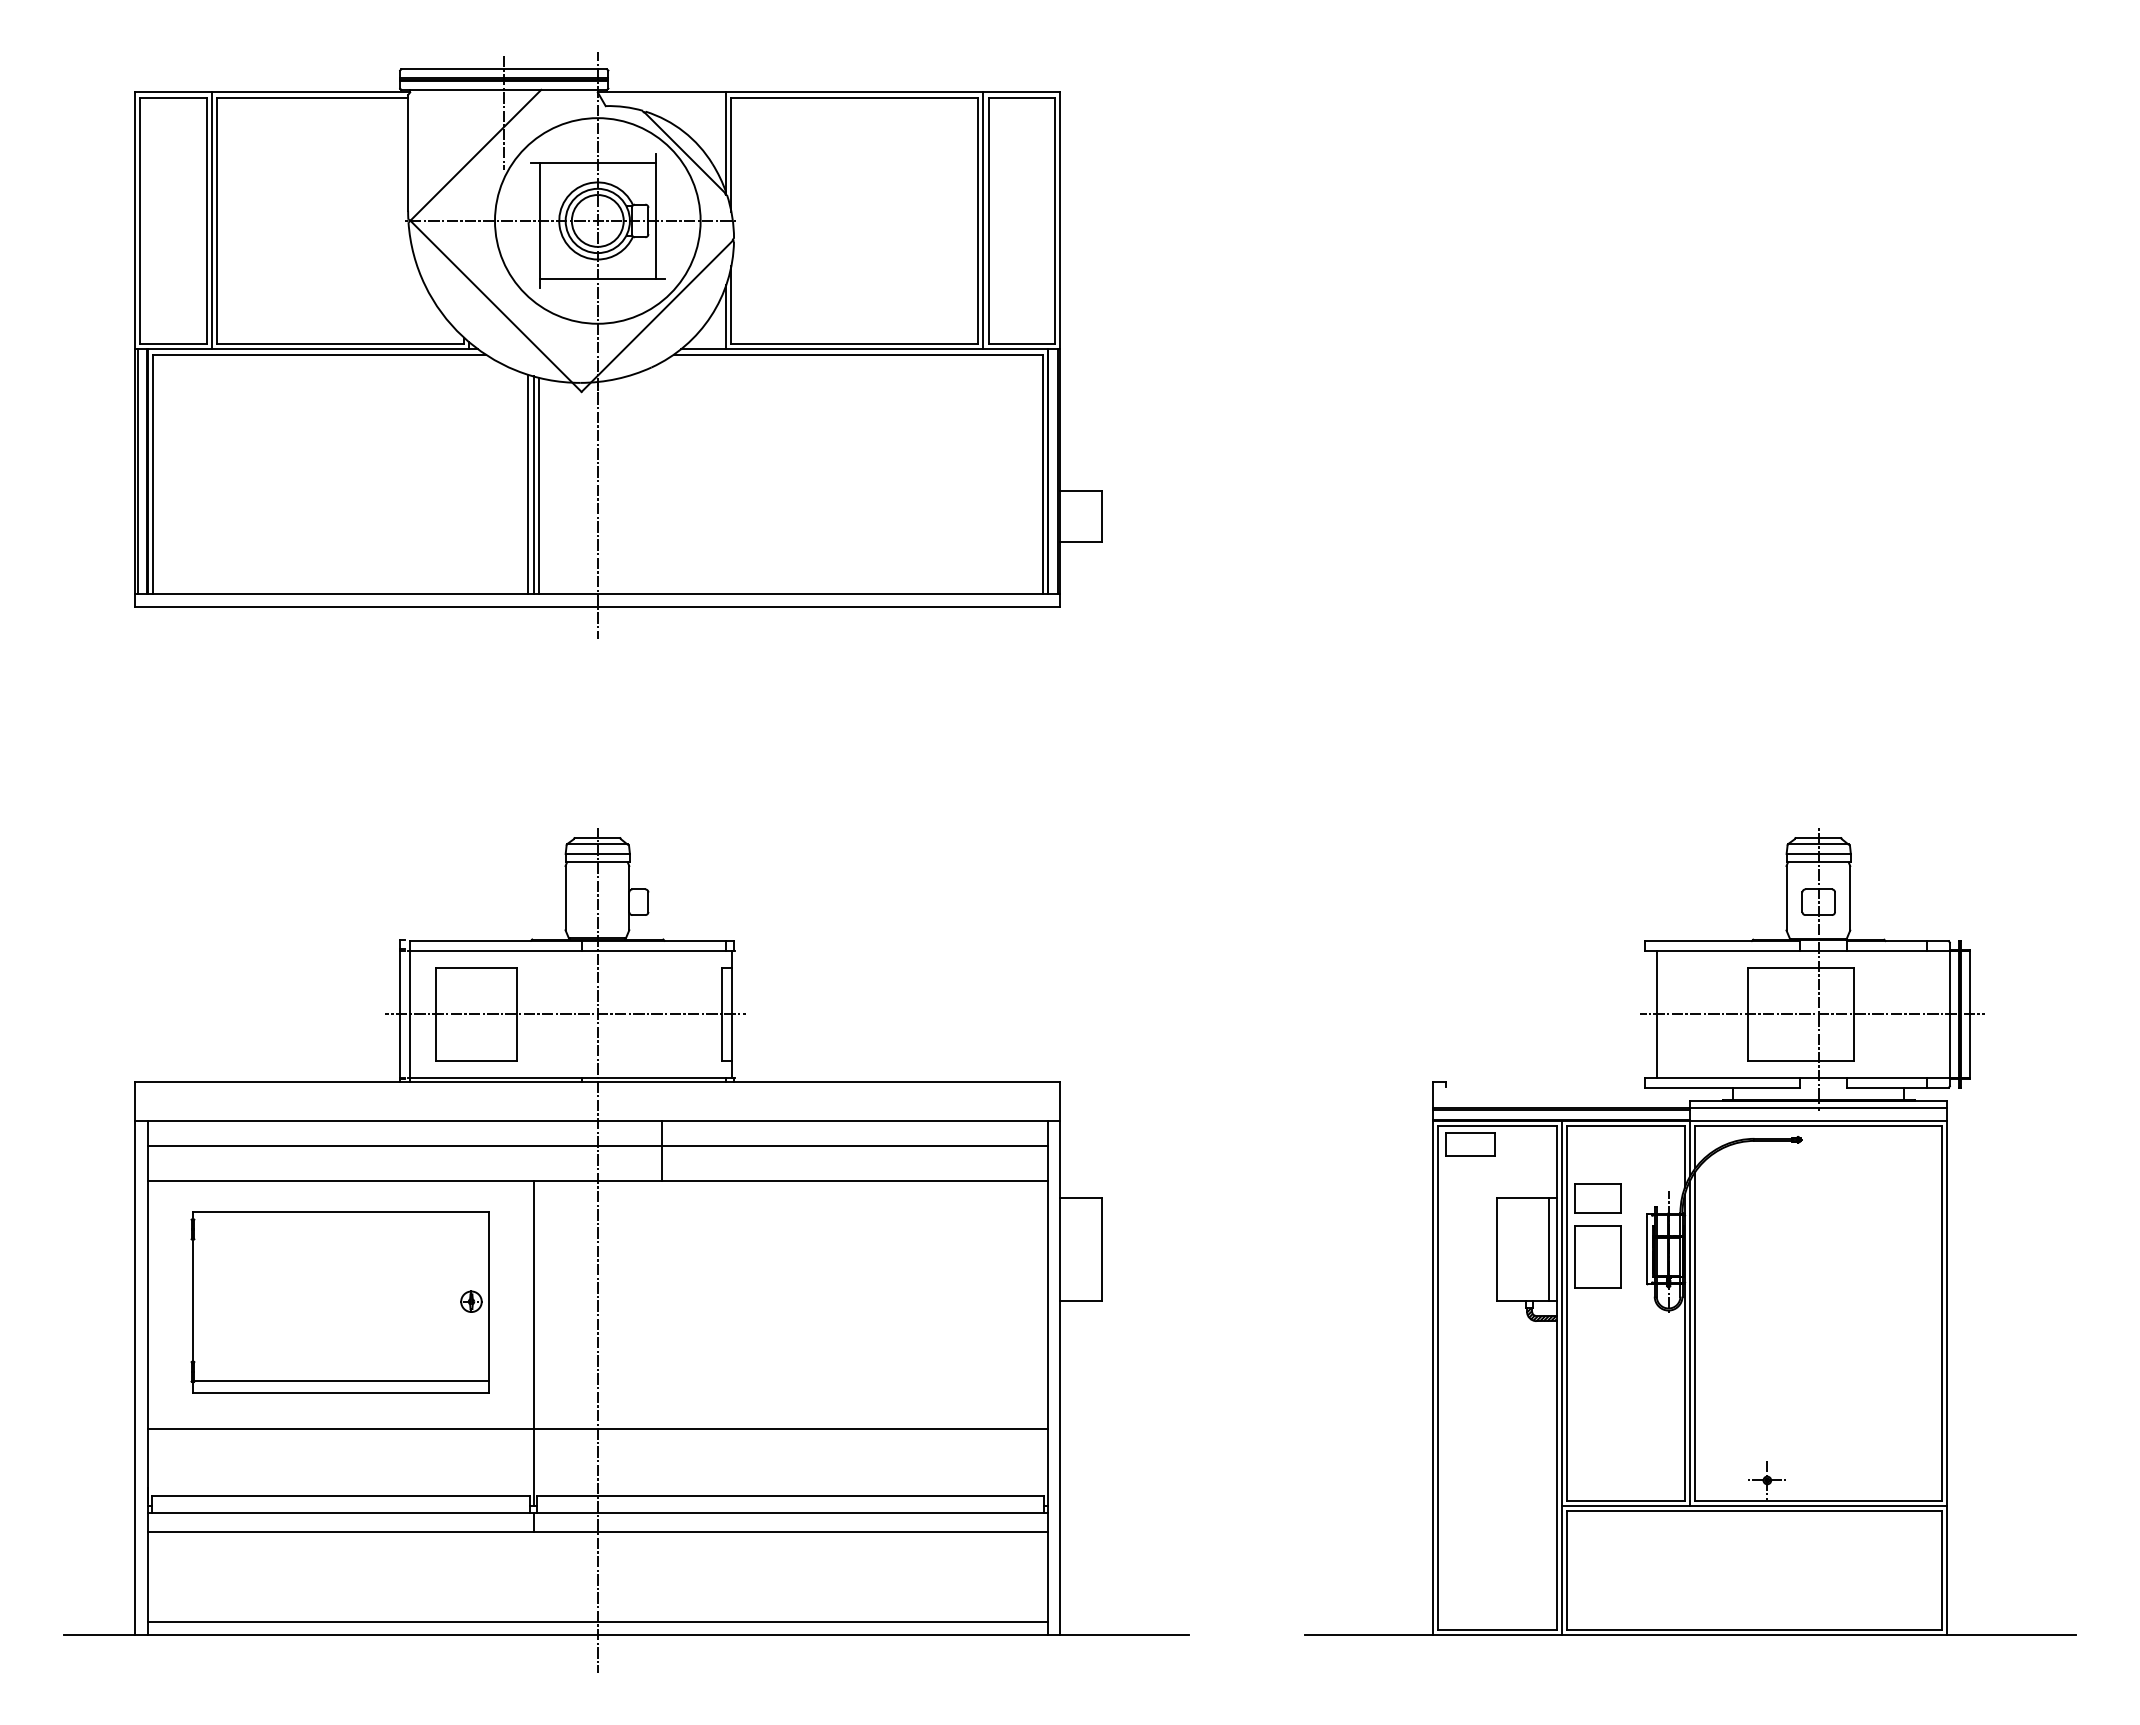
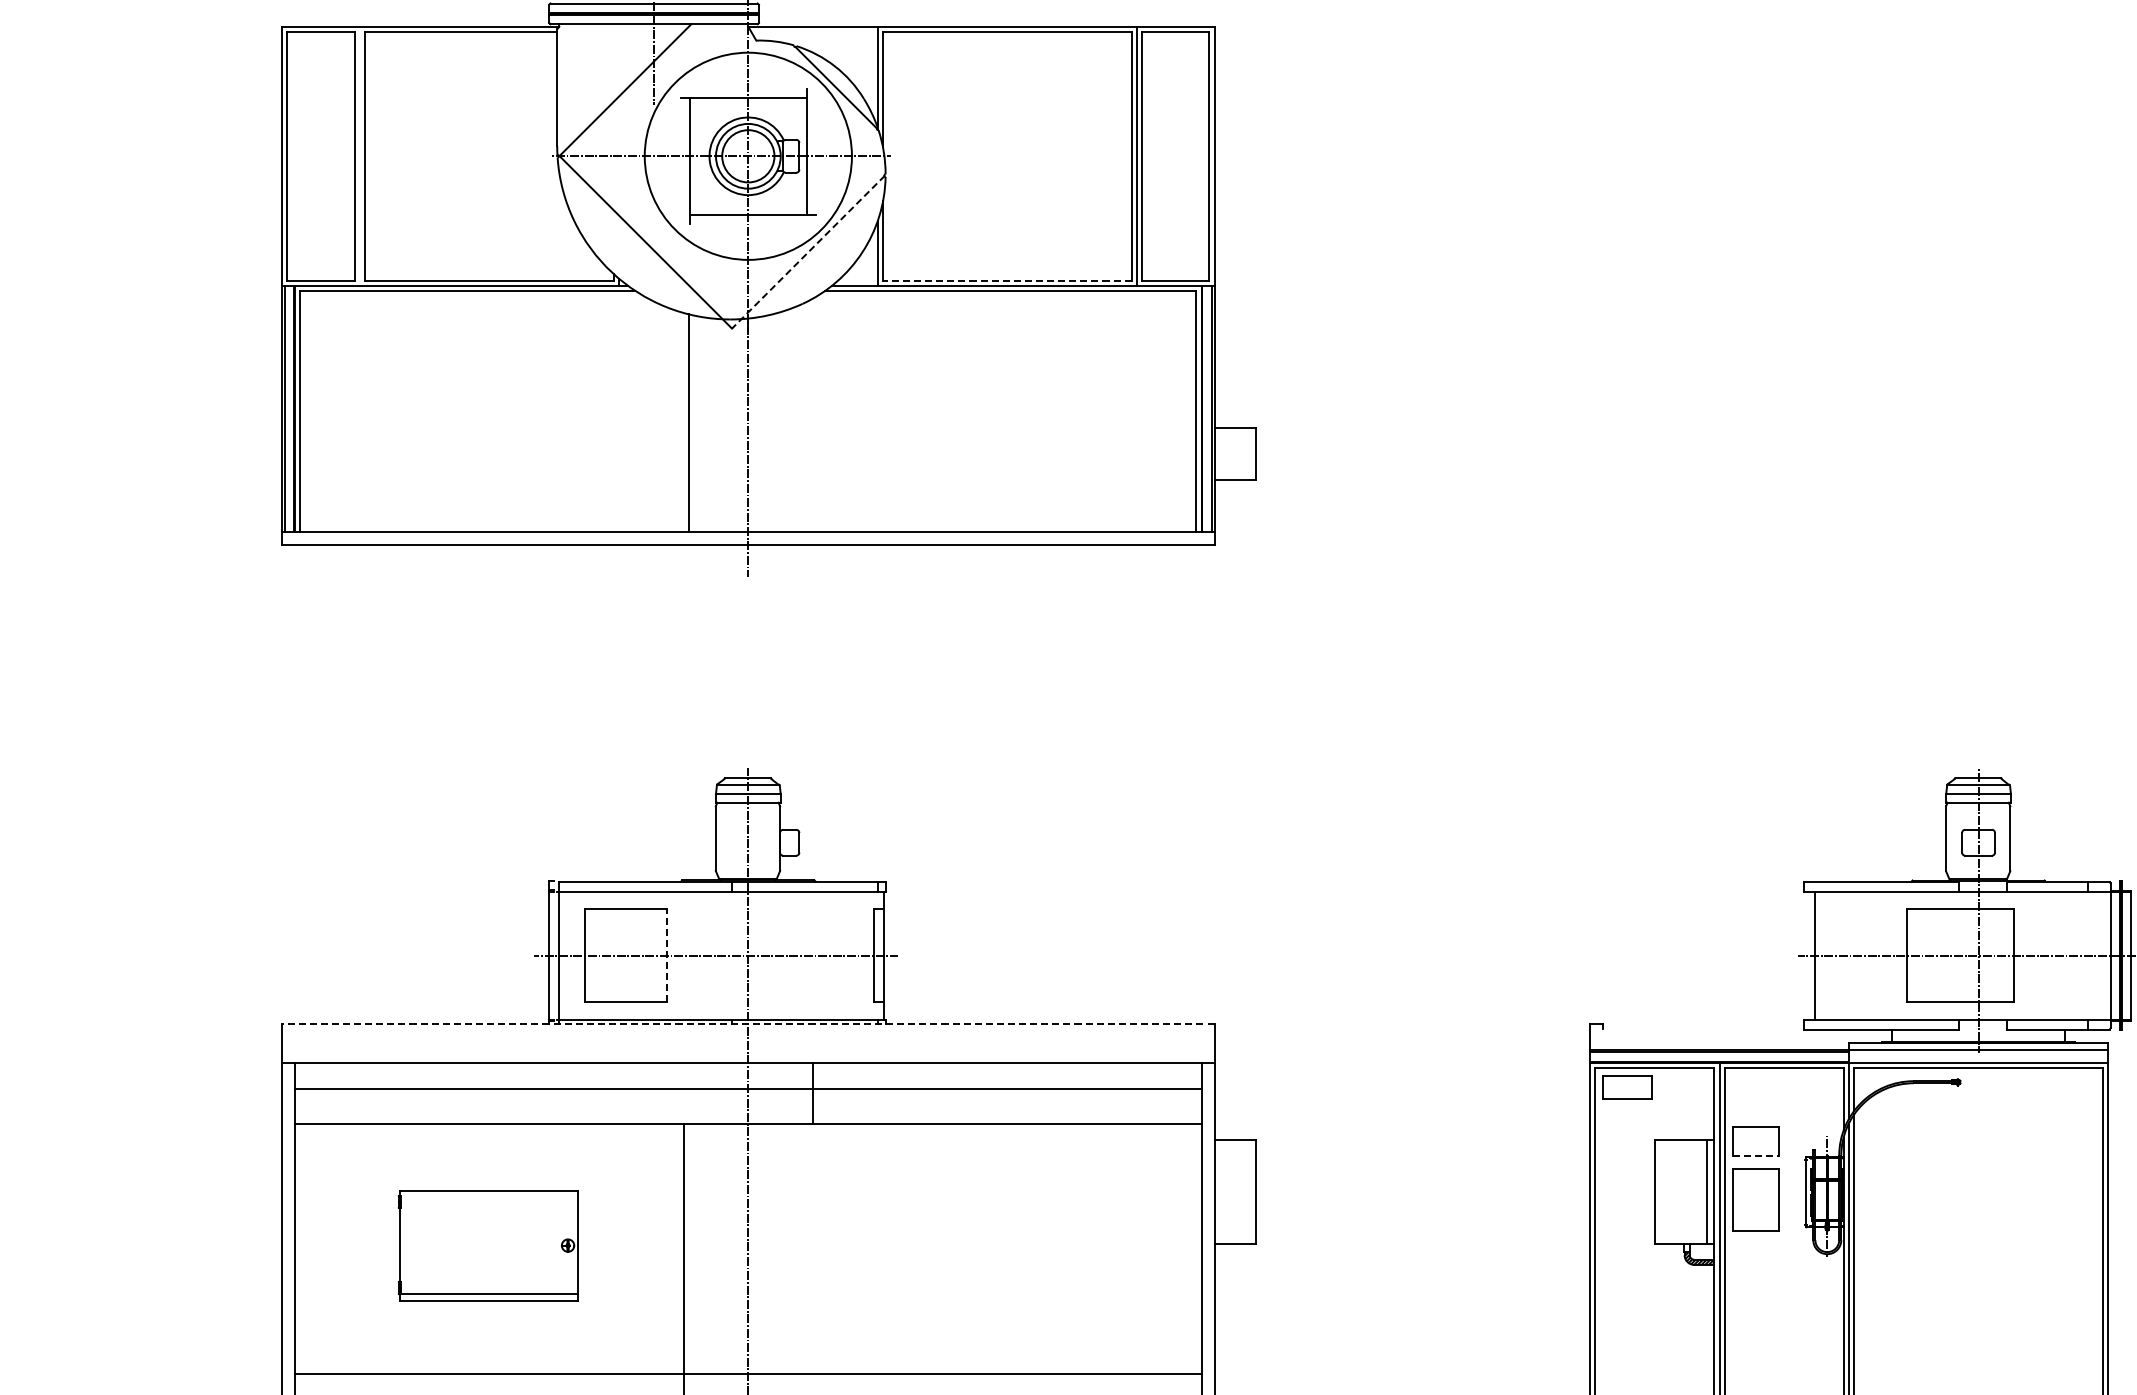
line: (212, 220) -> (360, 155), removed
line: (657, 316) -> (808, 252), solid -> dashed
line: (854, 344) -> (1006, 280), solid -> dashed
line: (528, 483) -> (678, 420), removed
line: (533, 484) -> (683, 421), removed
line: (517, 1013) -> (667, 954), solid -> dashed
line: (597, 1082) -> (748, 1024), solid -> dashed
line: (1598, 1213) -> (1756, 1156), solid -> dashed
part: (339, 1302) -> (488, 1246), size x0.6

